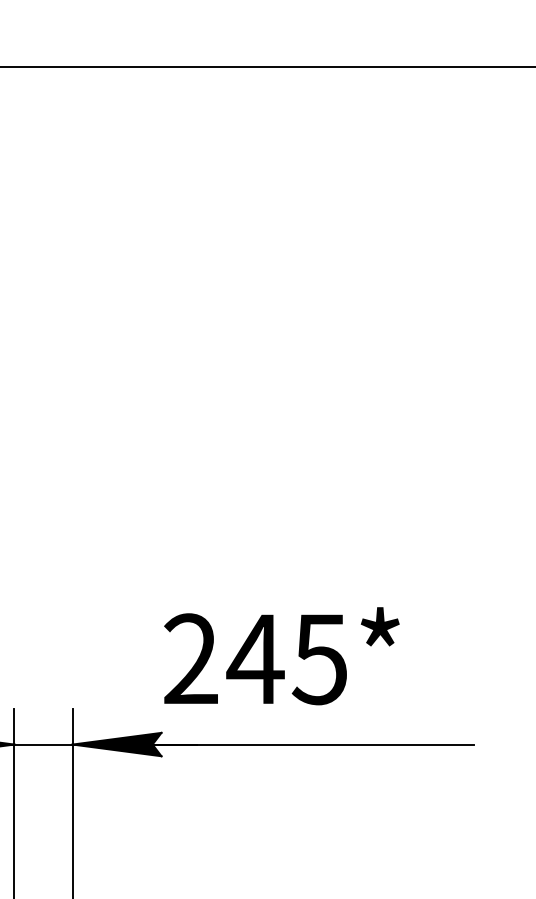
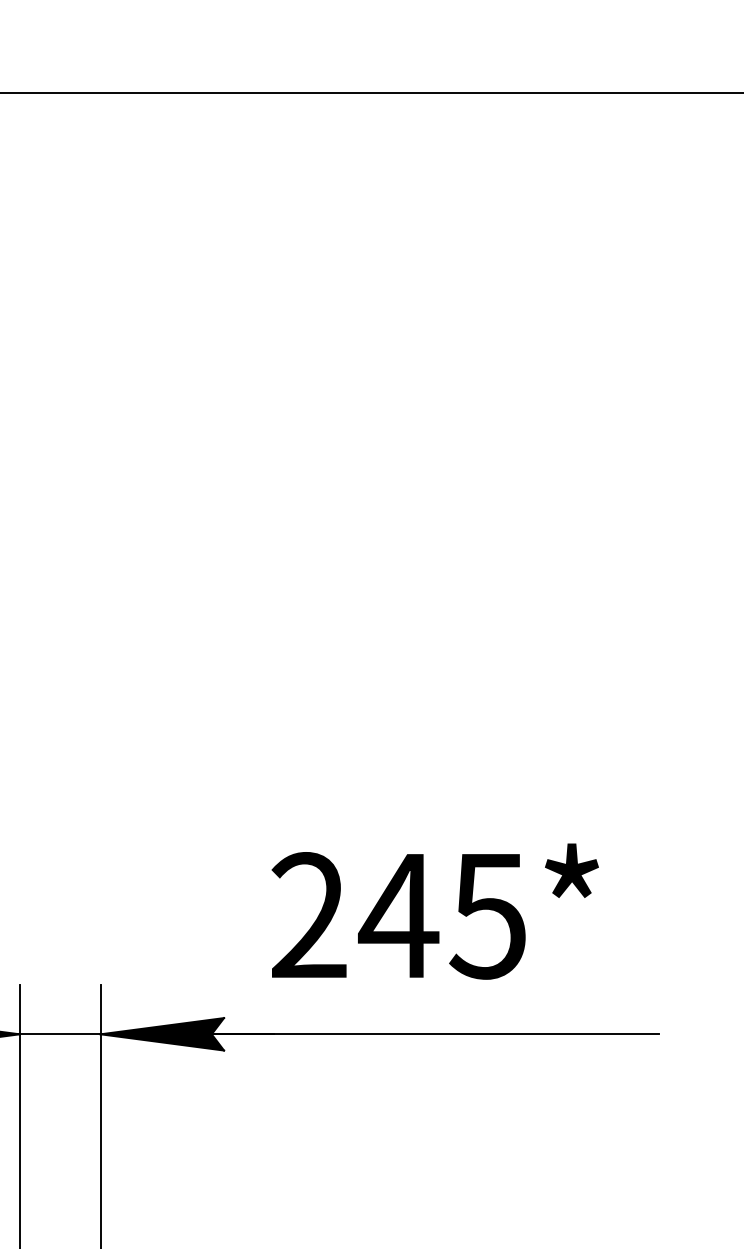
text: (281, 656) -> (434, 911), moved

